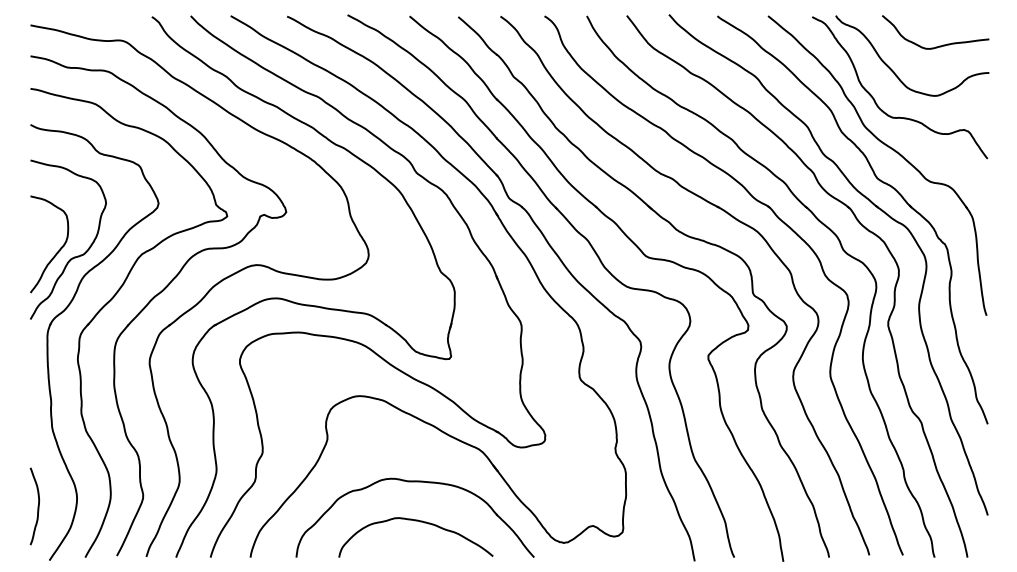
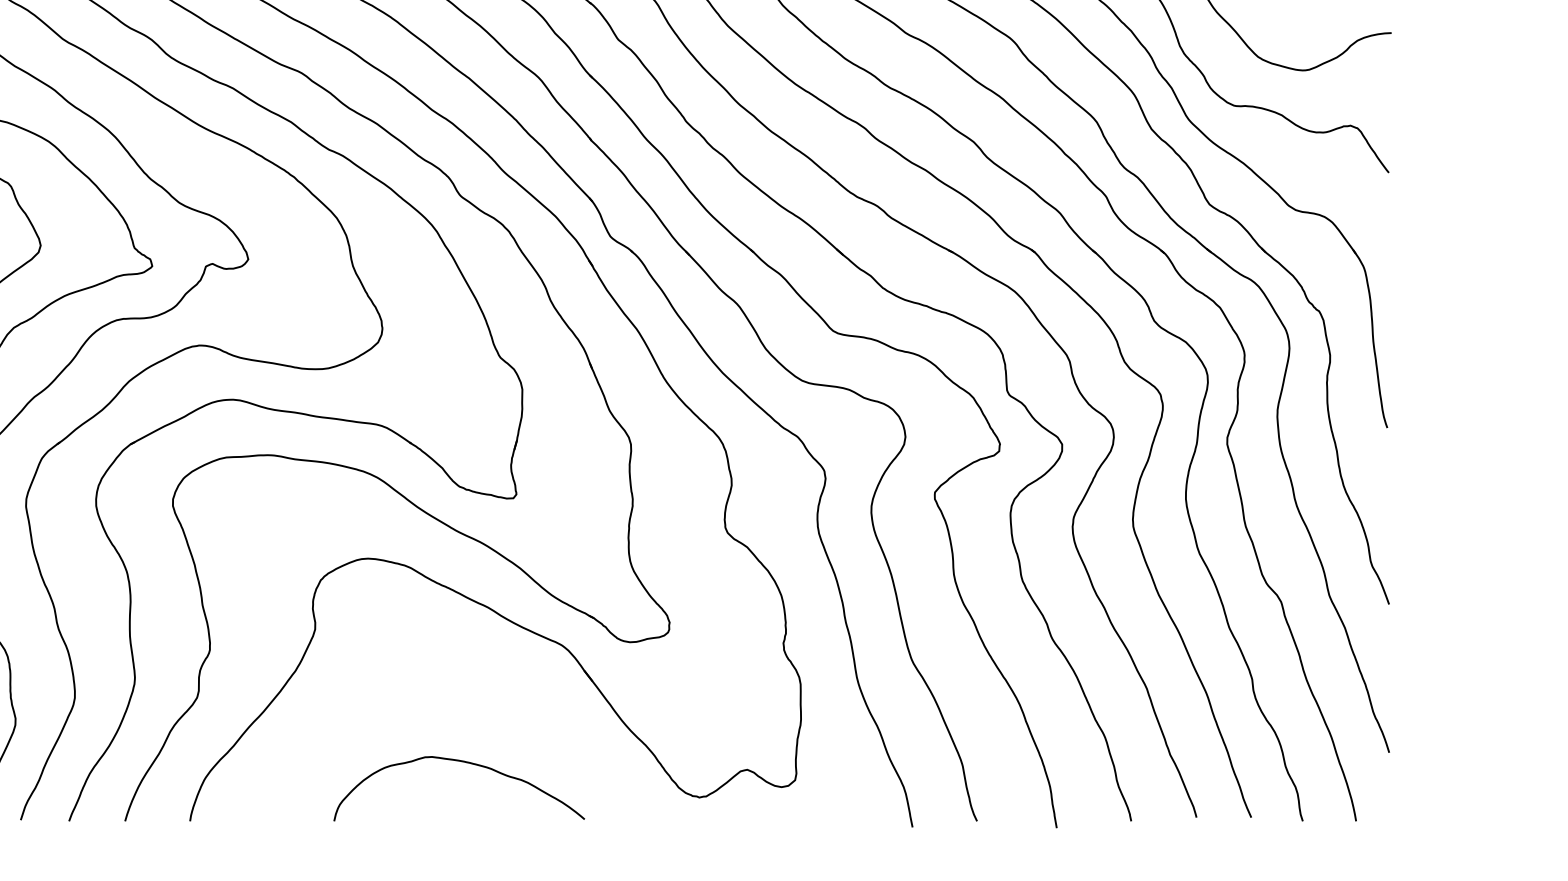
part: (414, 482) -> (456, 699), removed

